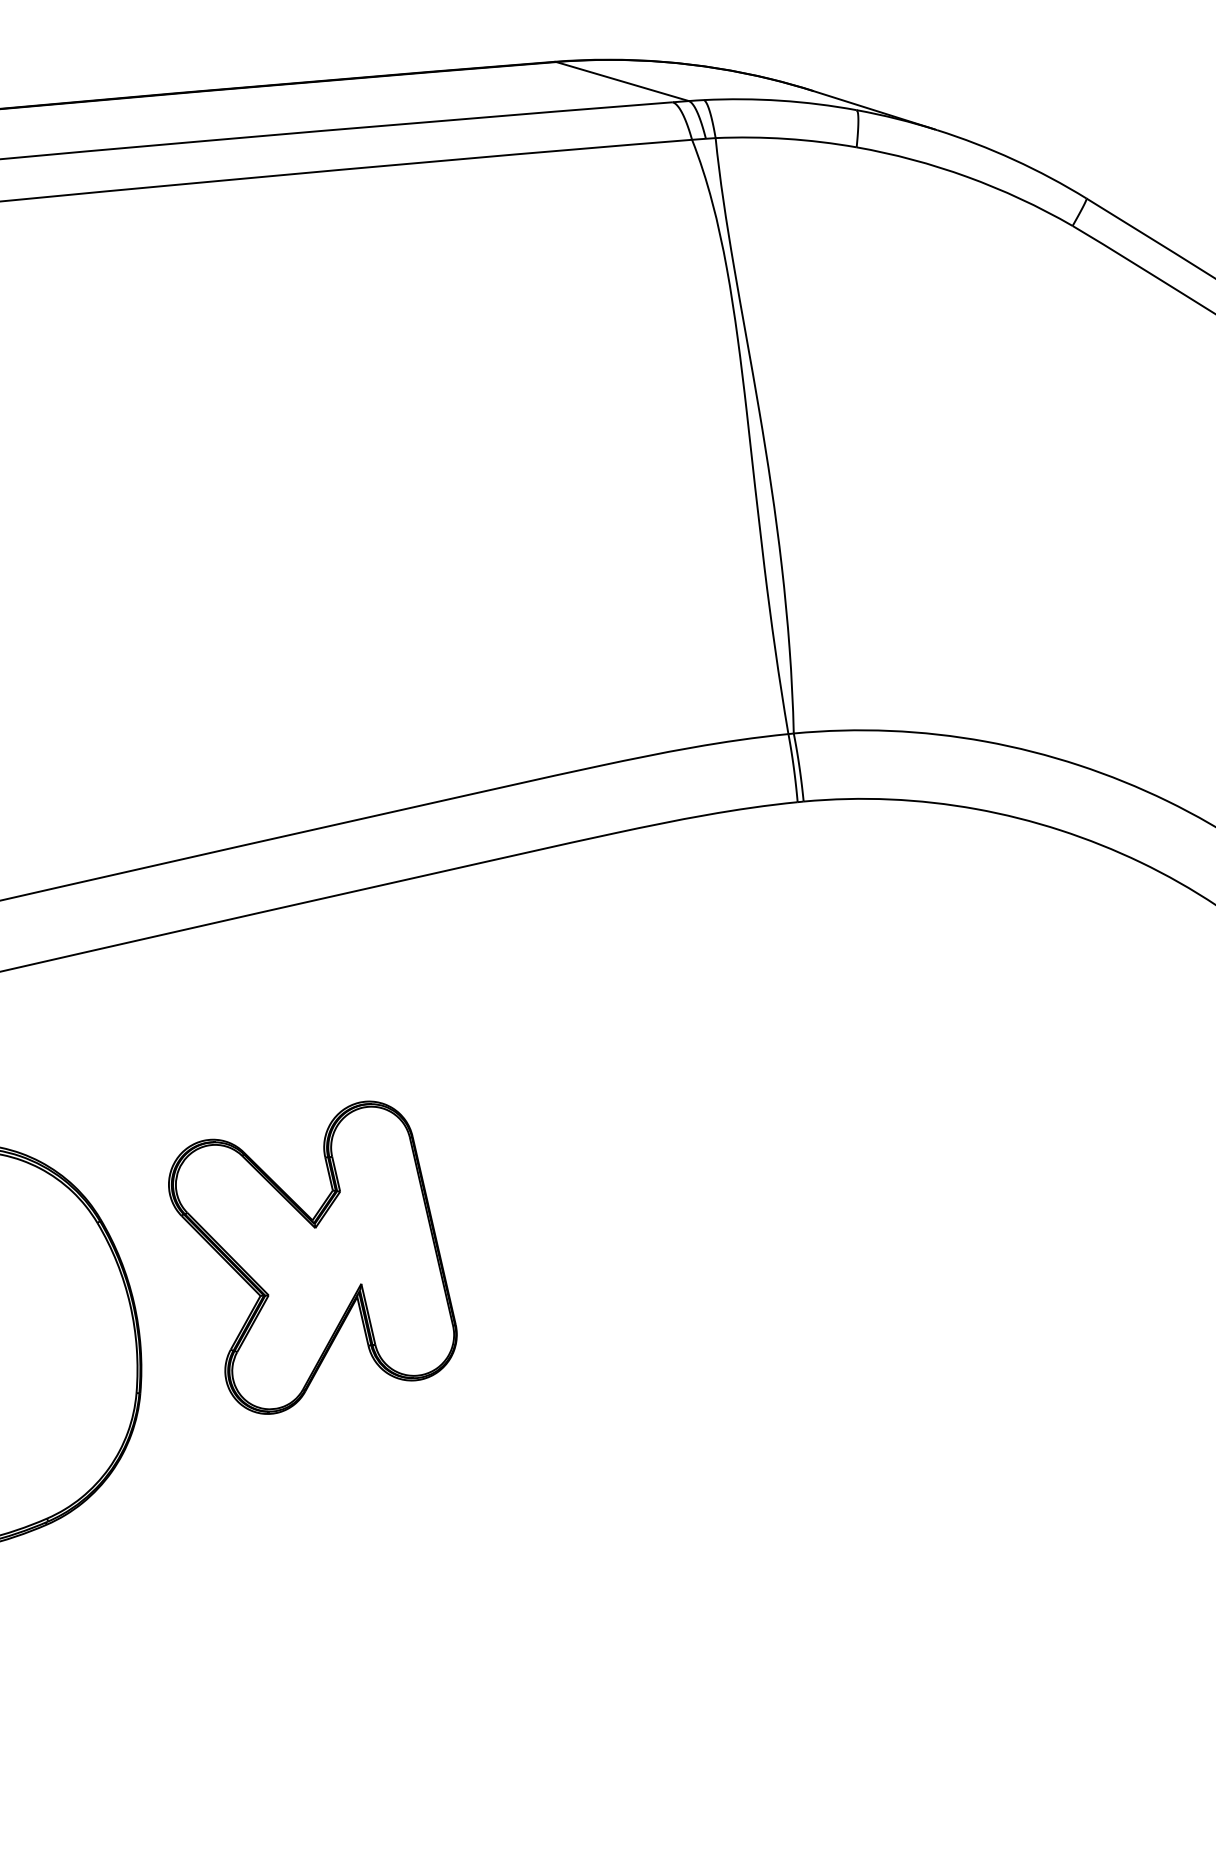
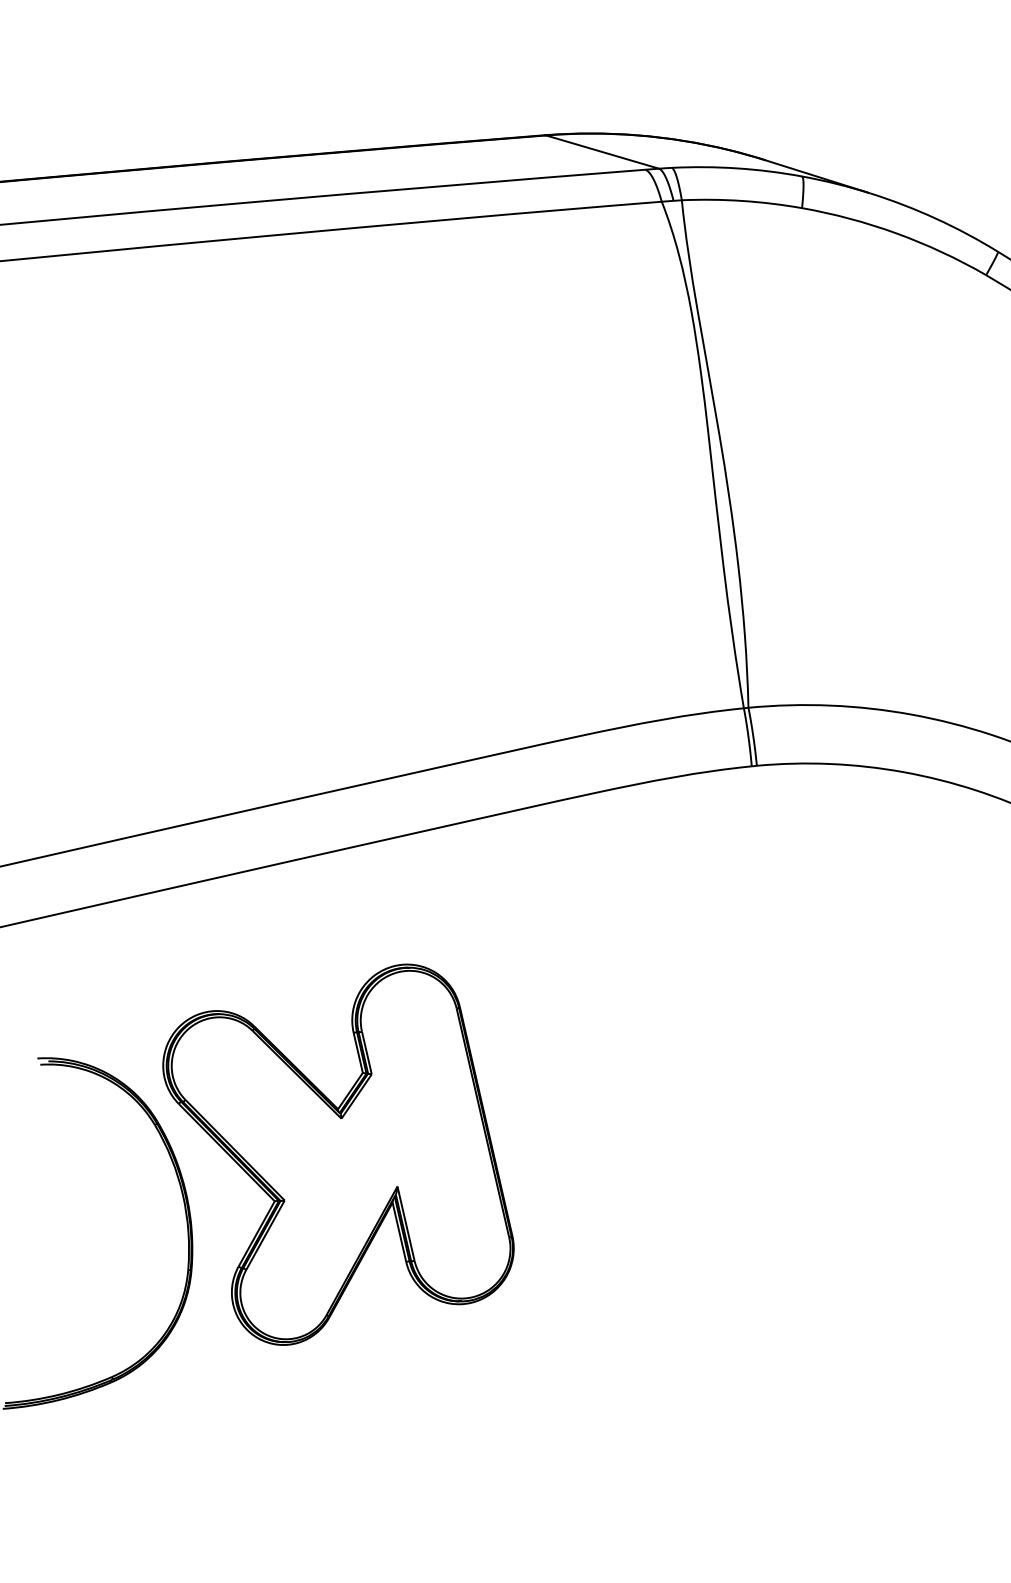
part: (312, 1257) -> (338, 1154), size x1.43

